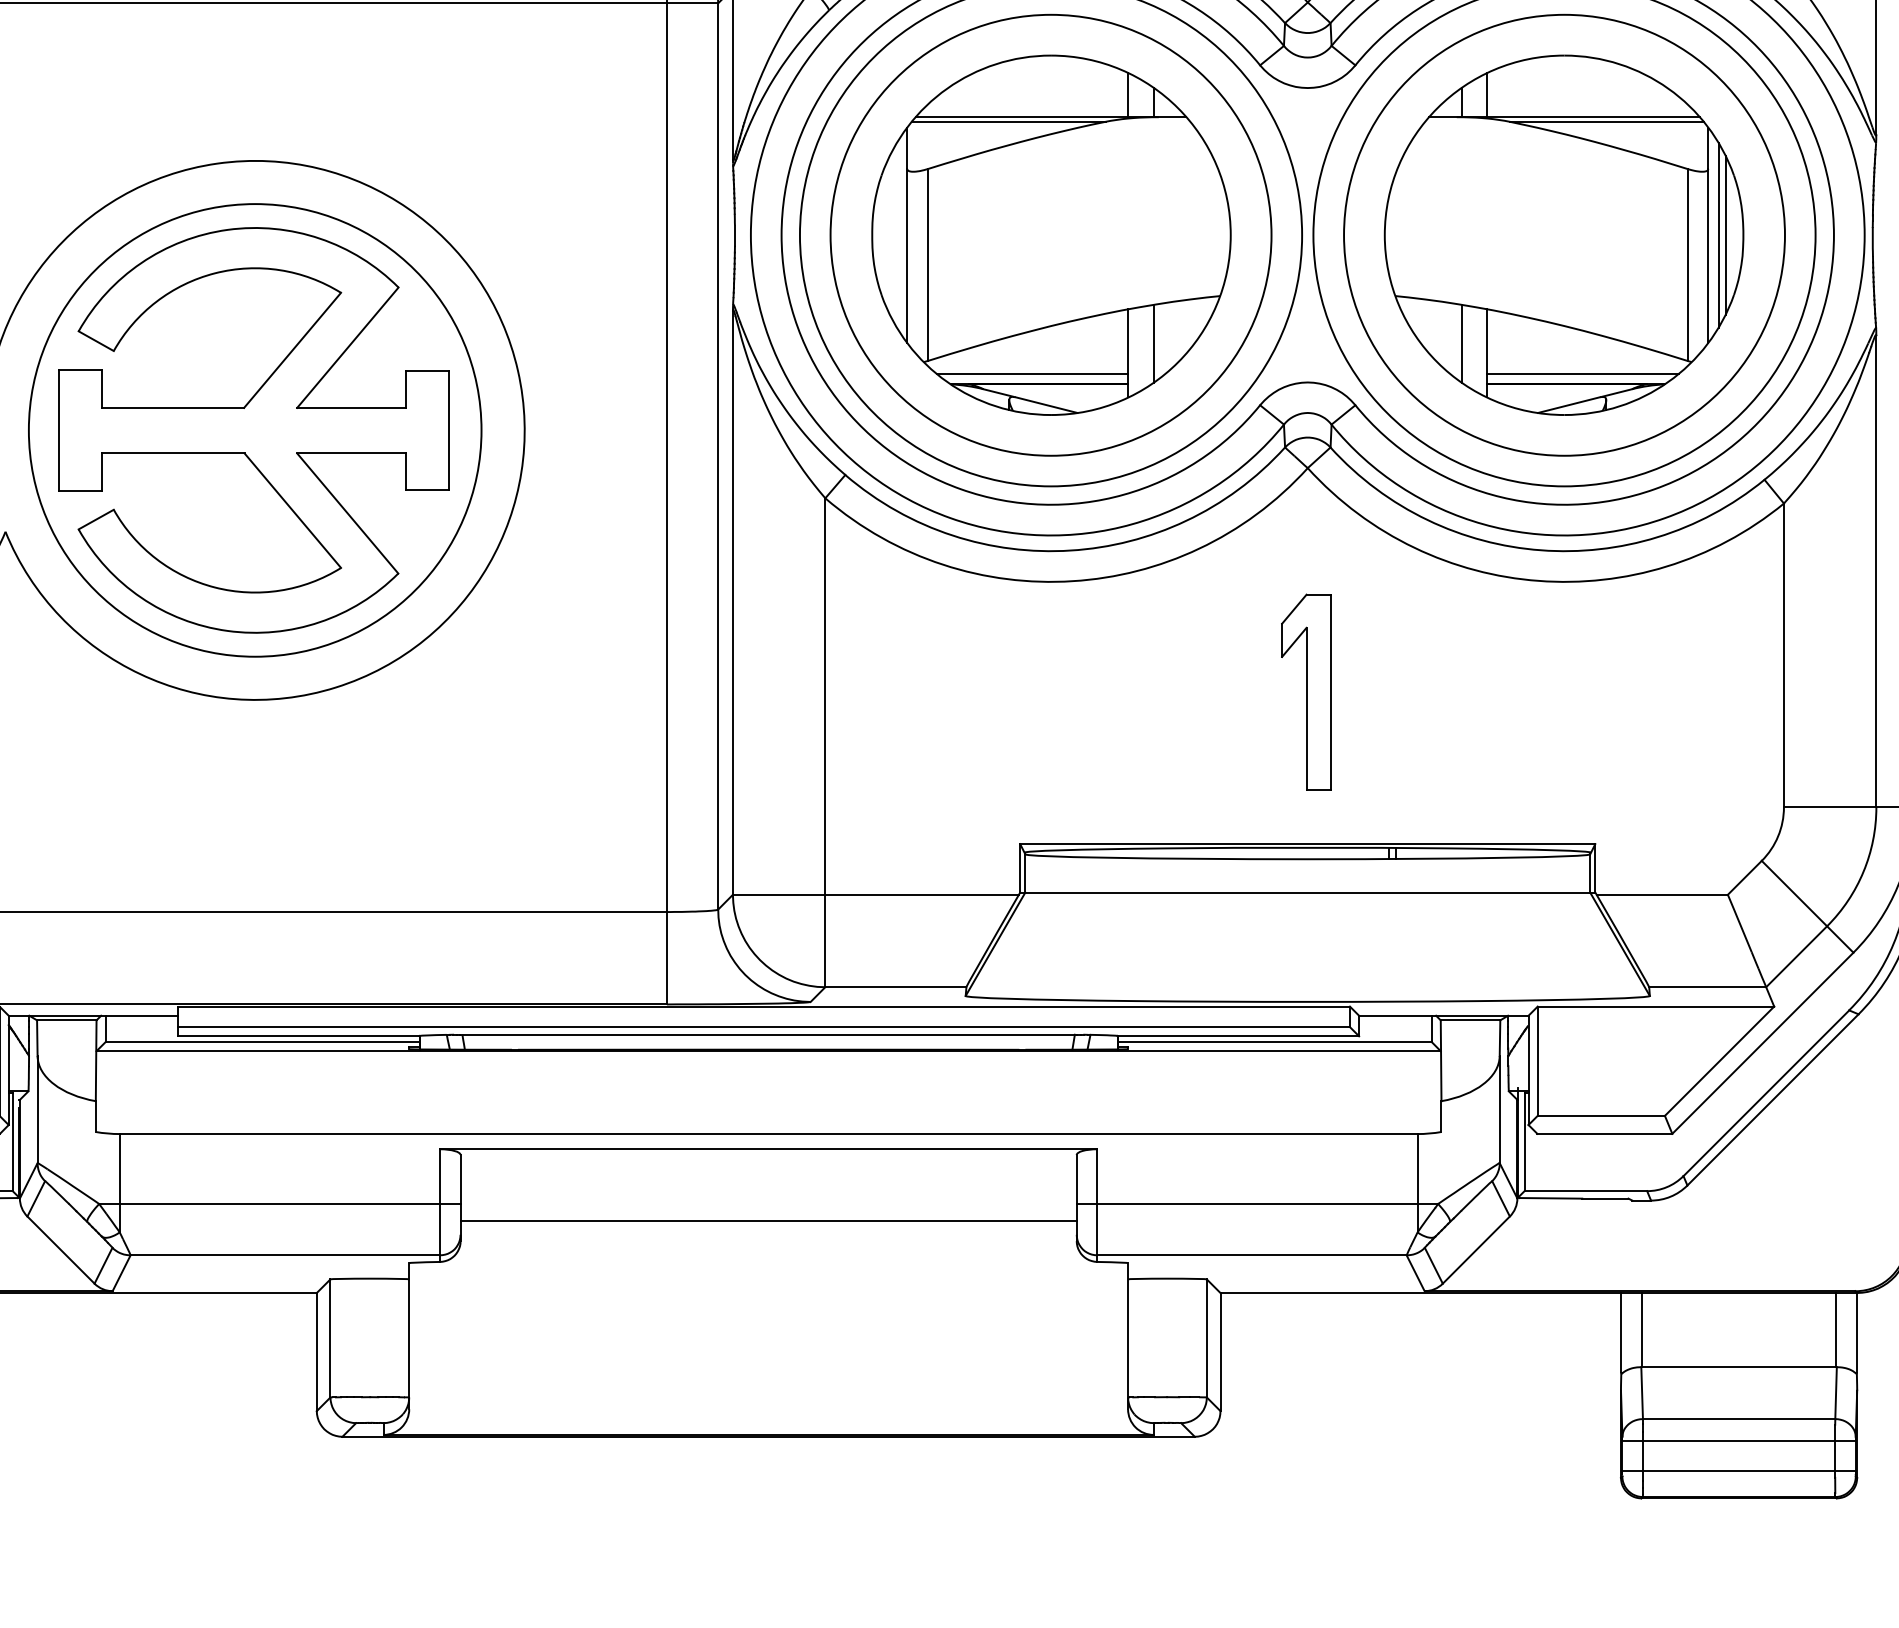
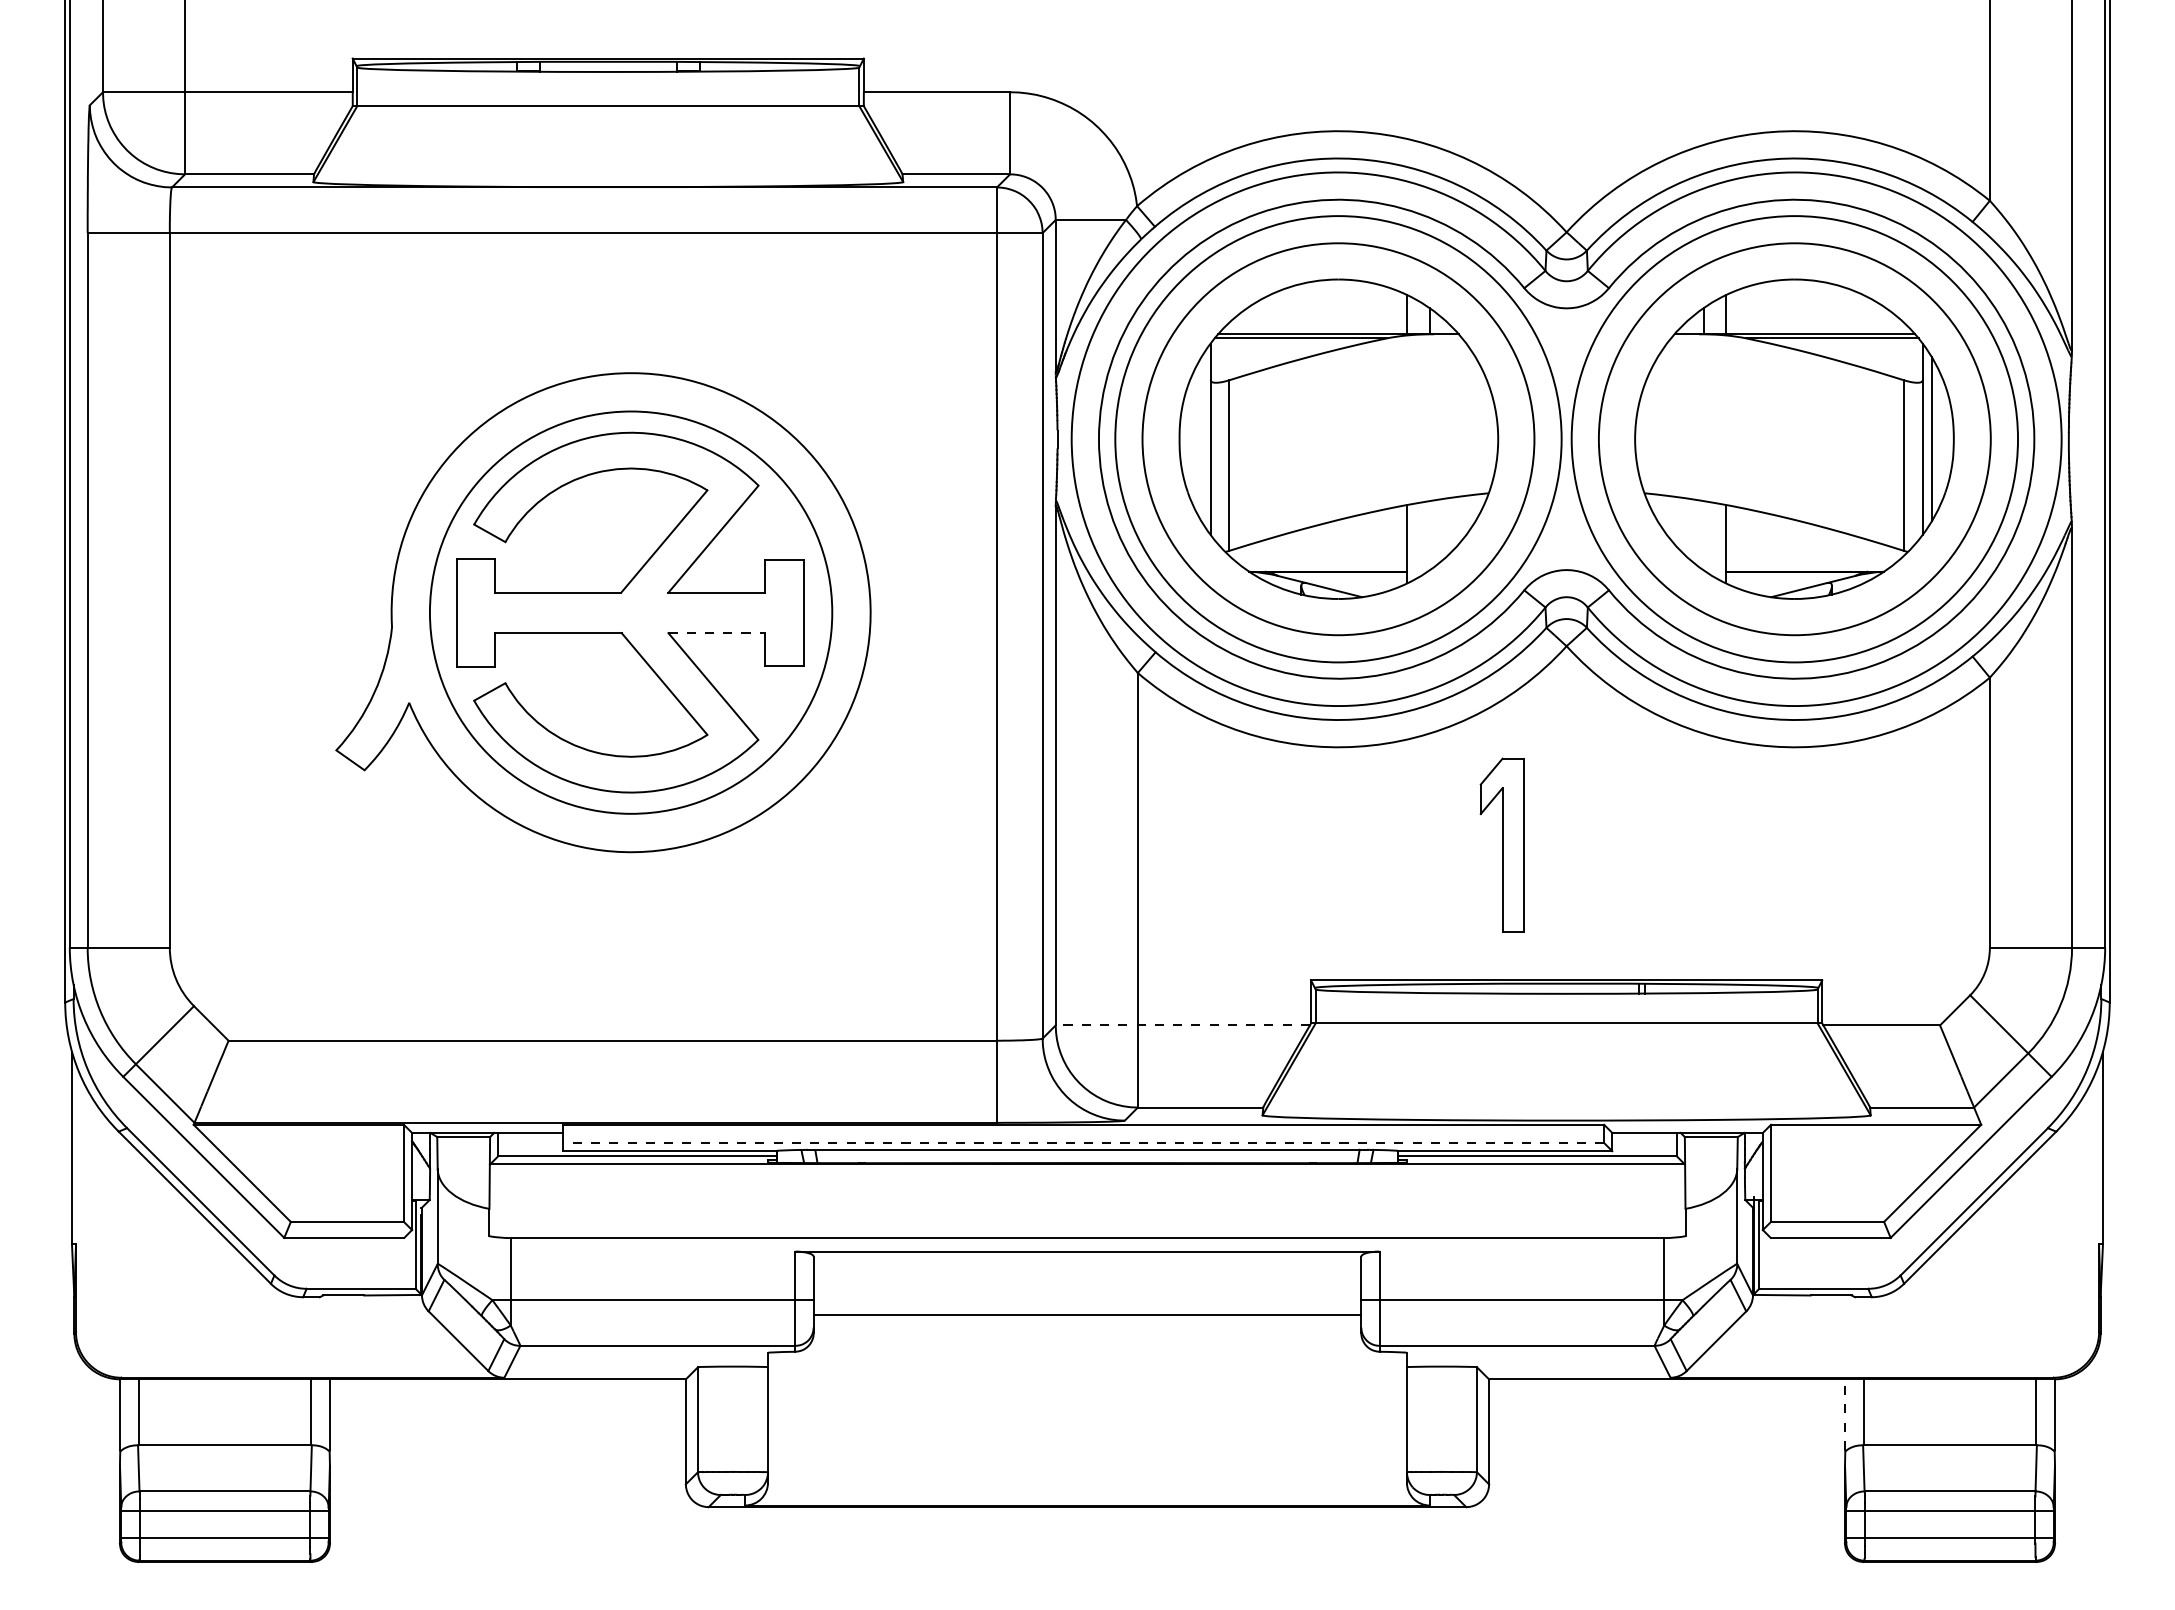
line: (1726, 234) -> (1938, 438), removed
line: (1153, 343) -> (1429, 535), removed
line: (1461, 343) -> (1703, 535), removed
line: (1031, 373) -> (1321, 562), removed
line: (1583, 373) -> (1811, 562), removed
line: (352, 453) -> (717, 633), solid -> dashed
part: (1305, 691) -> (1501, 844), moved
line: (875, 894) -> (1182, 1025), solid -> dashed
line: (764, 1027) -> (1083, 1143), solid -> dashed
line: (1621, 1332) -> (1845, 1414), solid -> dashed

